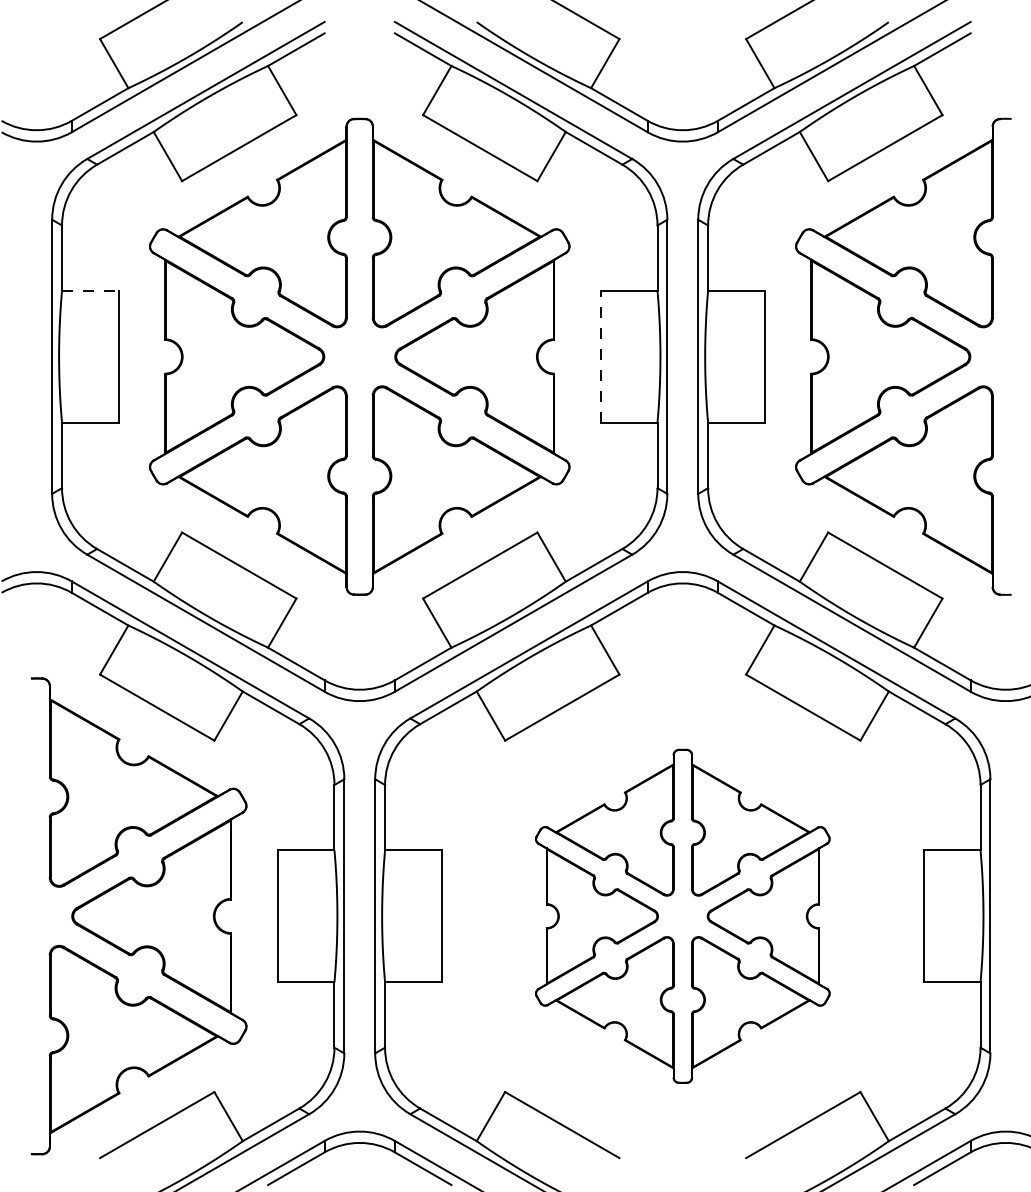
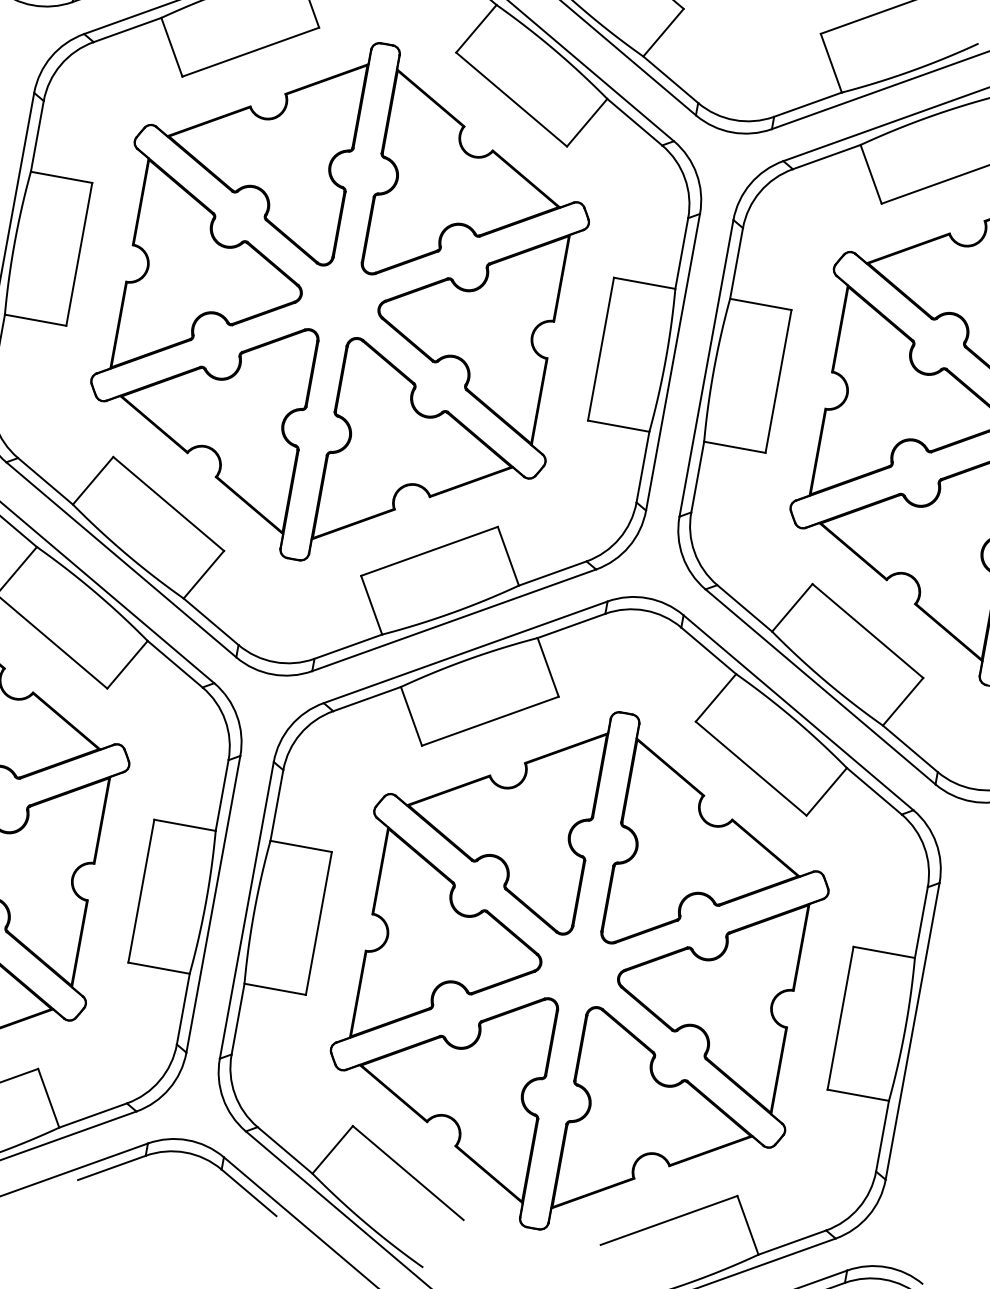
line: (90, 290) -> (61, 177), dashed -> solid
line: (600, 356) -> (600, 348), dashed -> solid
part: (682, 916) -> (579, 970), size x1.43

